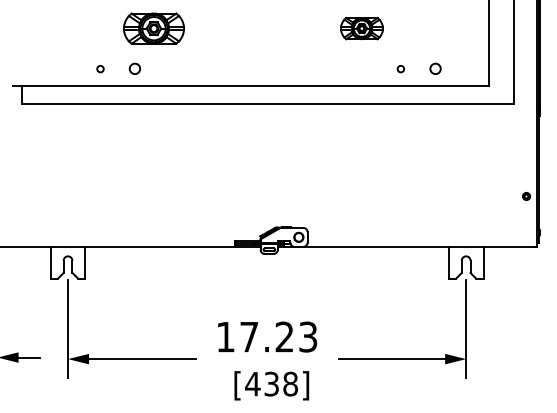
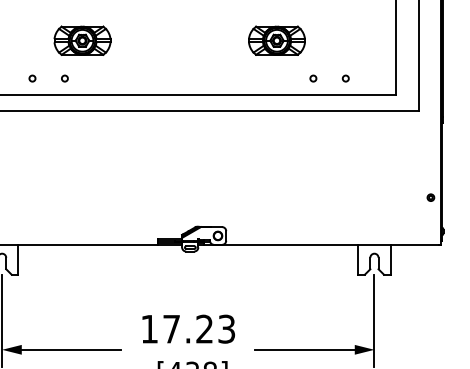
part: (361, 28) -> (276, 40), size x1.43
circle: (135, 69) -> (65, 78), size x0.62
circle: (435, 69) -> (345, 78), size x0.62

